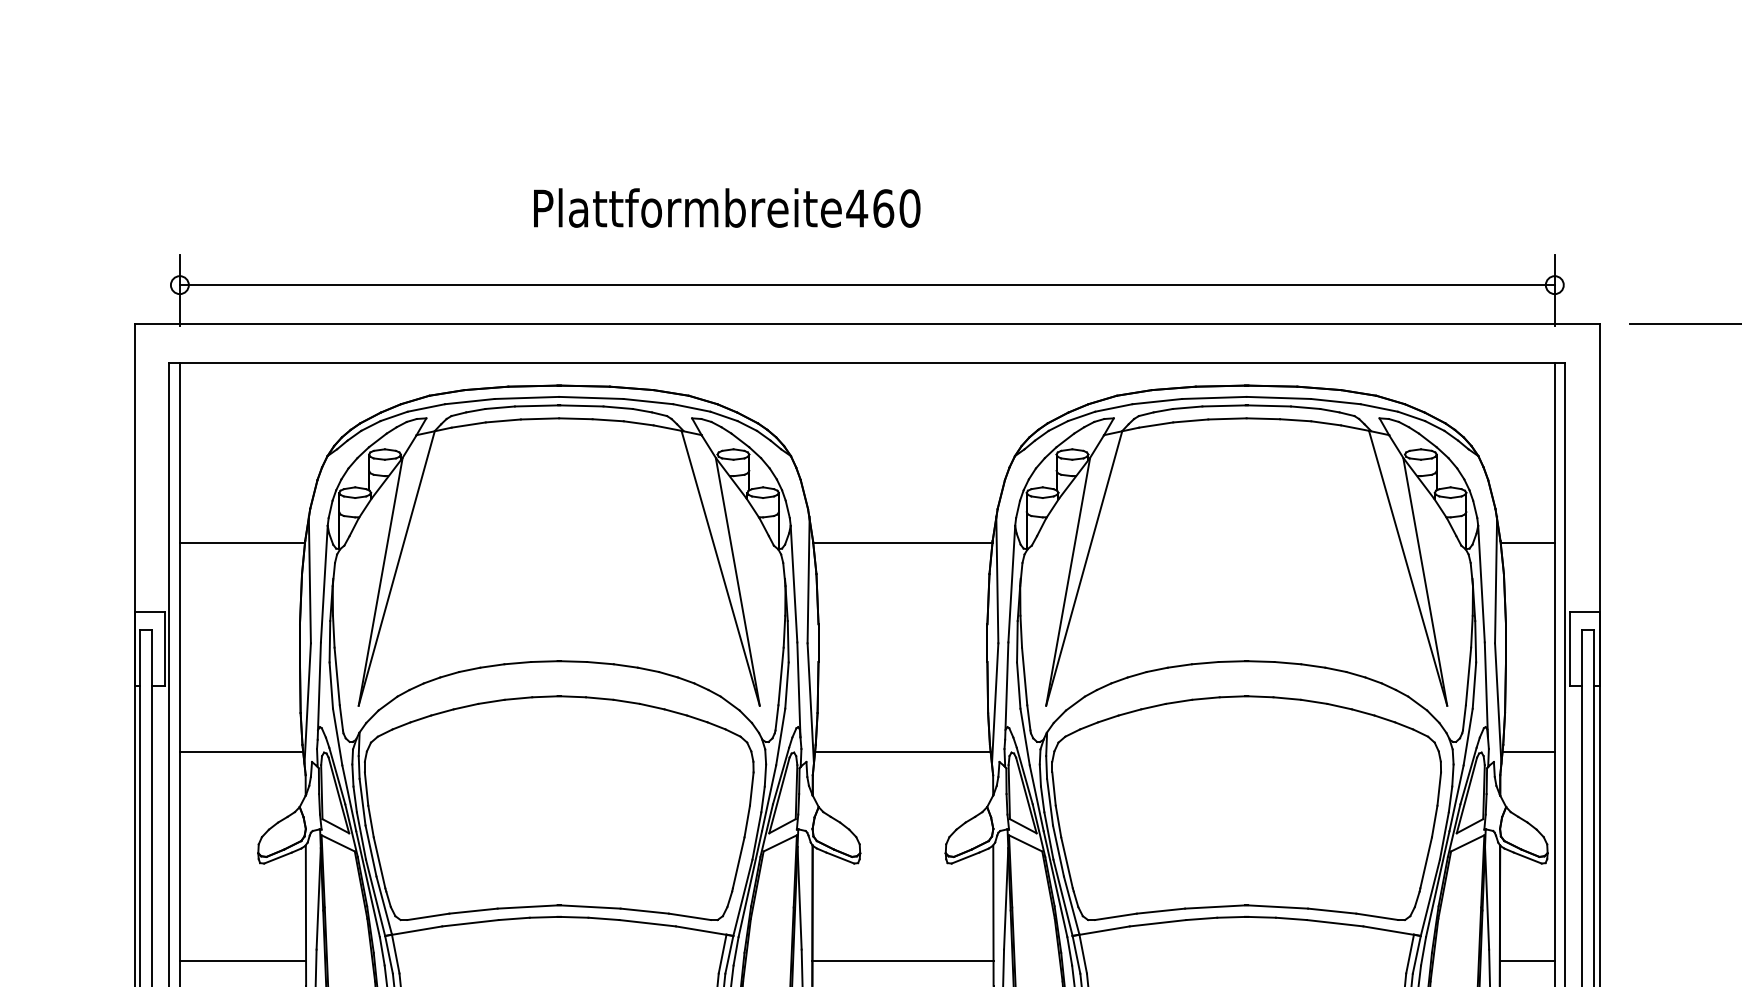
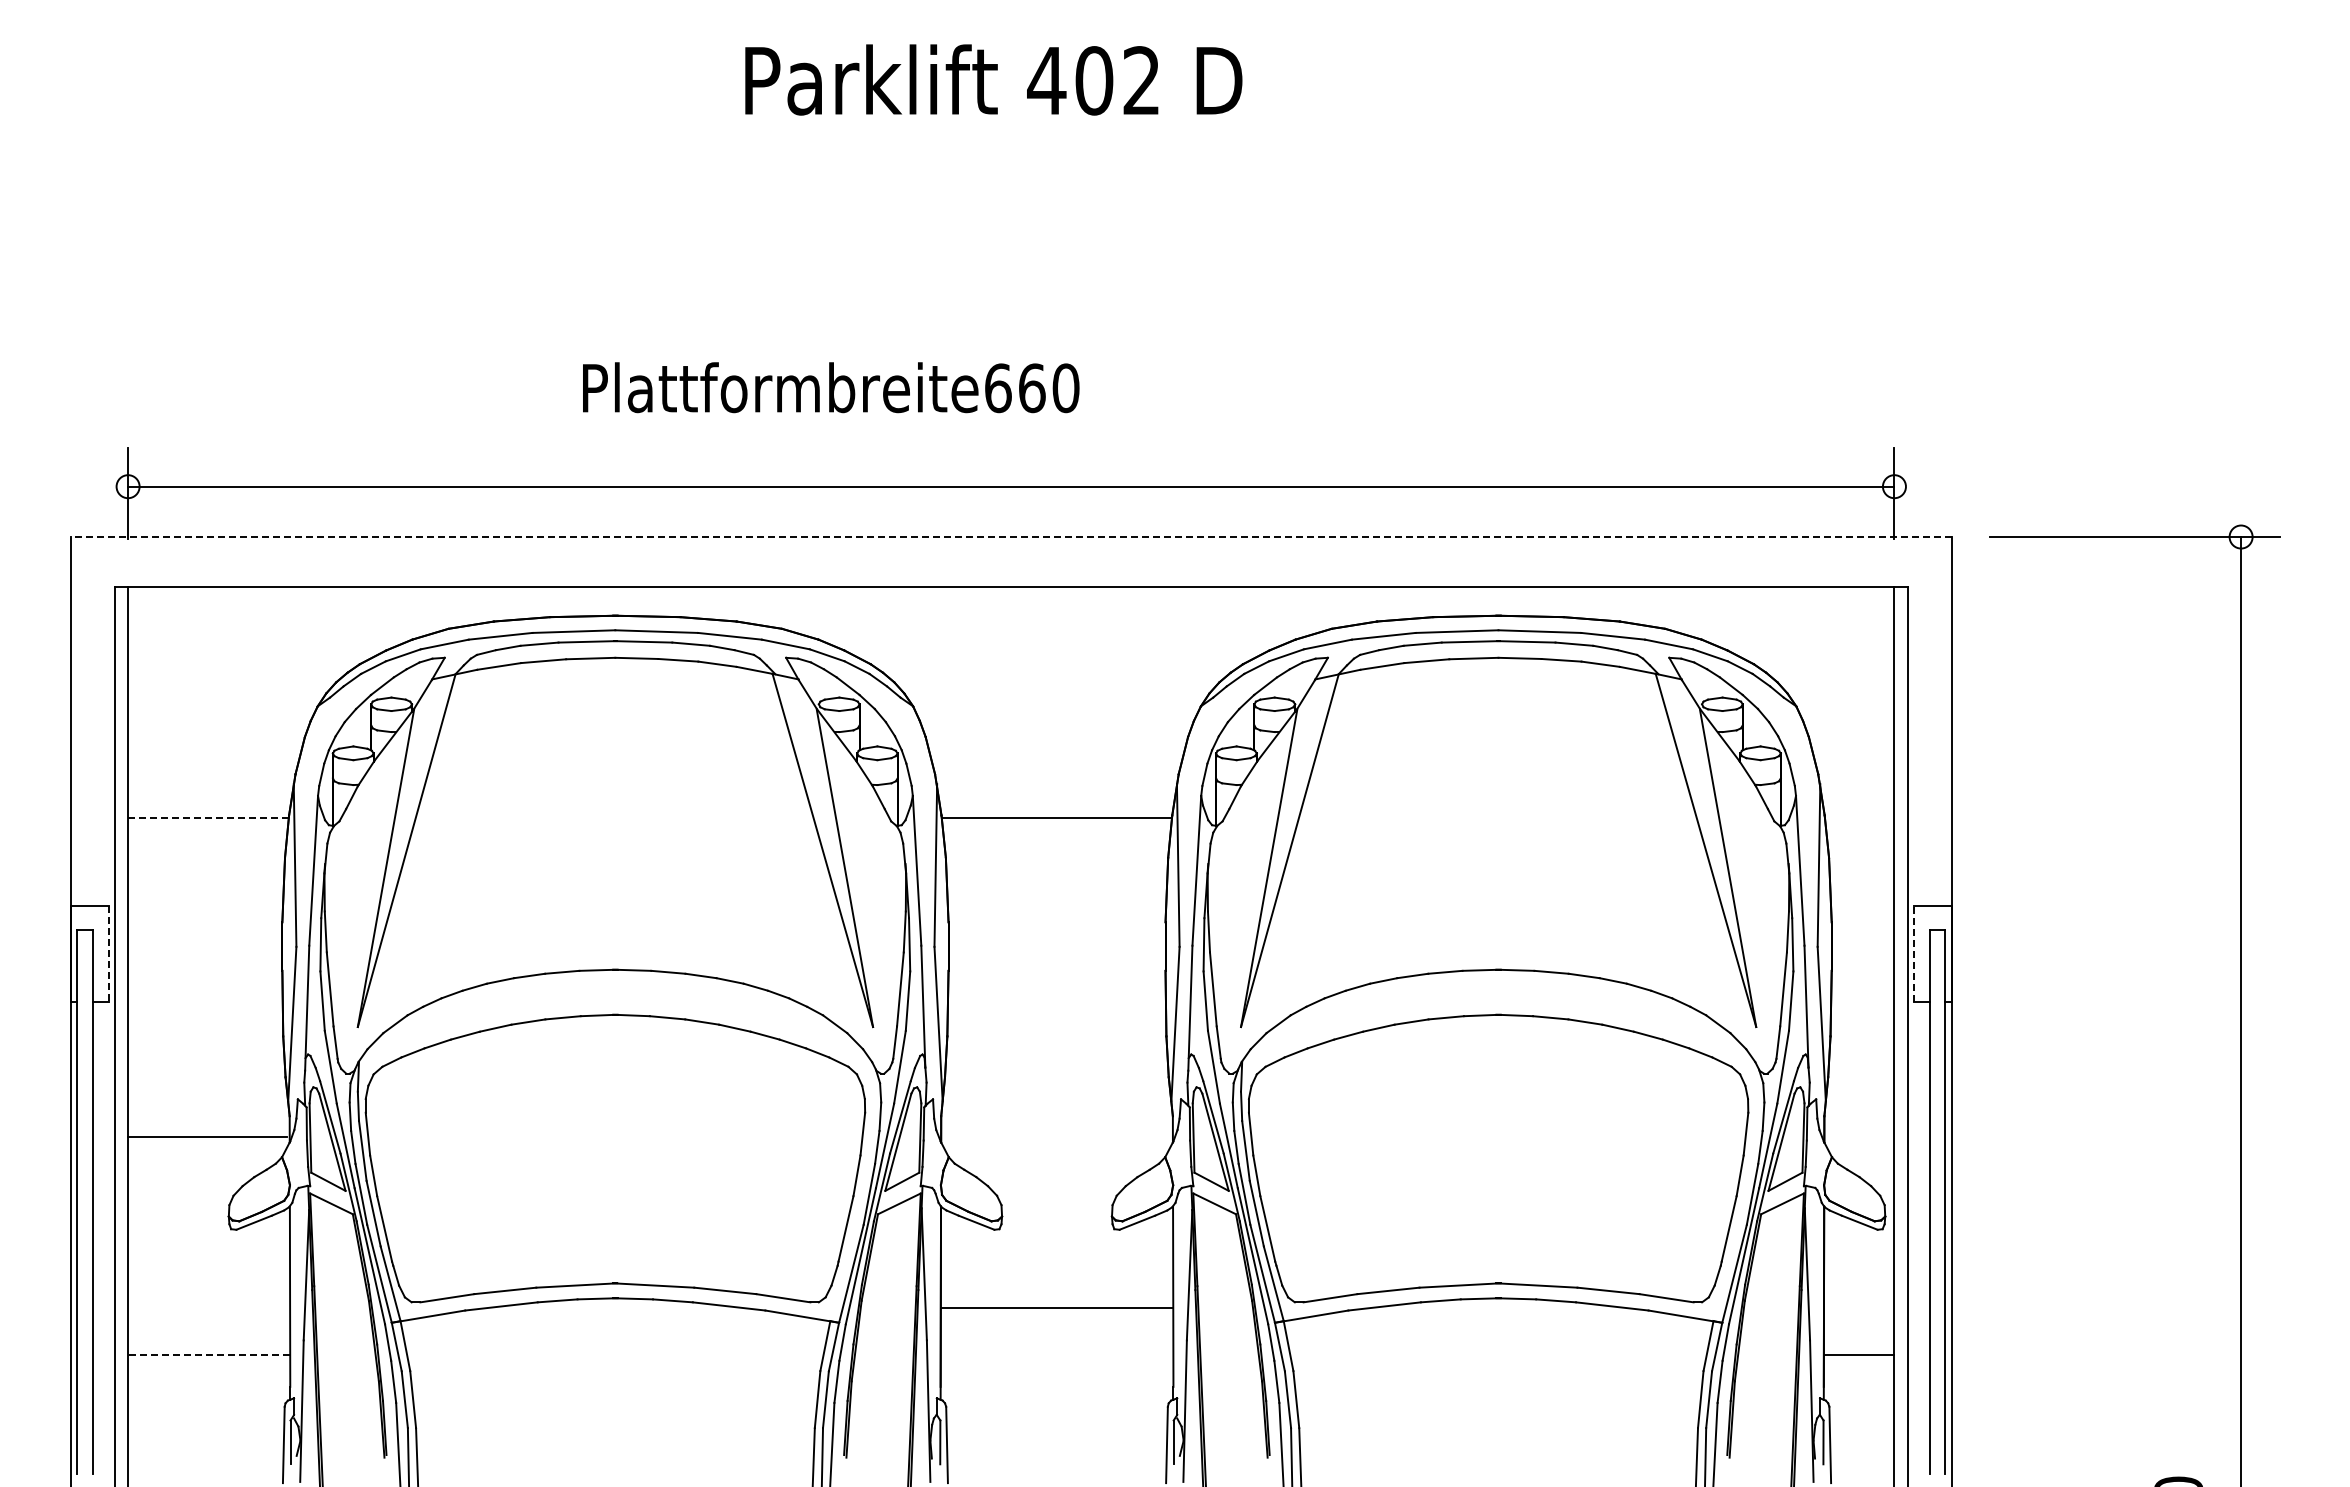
text: (857, 208) -> (998, 388), 460 -> 660
line: (867, 324) -> (1011, 537), solid -> dashed
line: (241, 542) -> (207, 817), solid -> dashed
line: (1527, 542) -> (1859, 817), removed
line: (164, 649) -> (108, 954), solid -> dashed
line: (1569, 649) -> (1913, 954), solid -> dashed
line: (241, 752) -> (207, 1136), moved
line: (902, 752) -> (1056, 1086), removed
line: (1528, 752) -> (1860, 1086), removed
line: (242, 961) -> (208, 1355), solid -> dashed
line: (902, 961) -> (1056, 1308), moved

